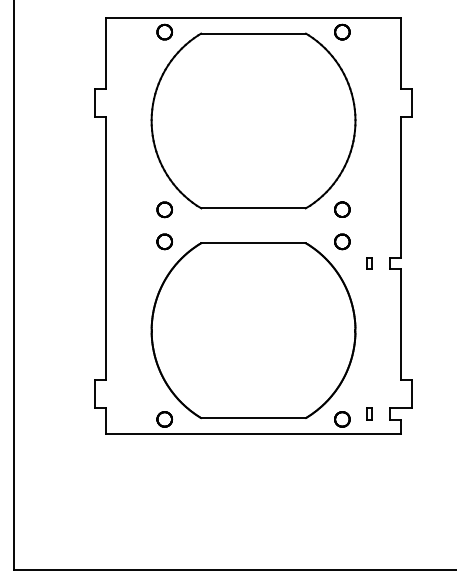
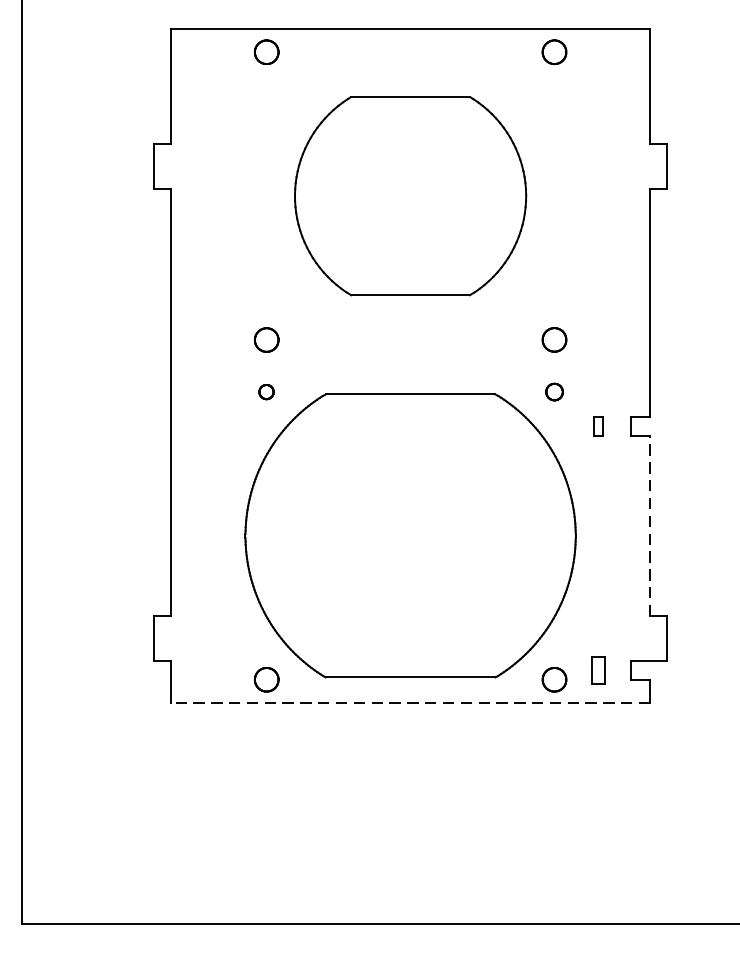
part: (253, 120) -> (410, 195), size x0.7
part: (164, 241) -> (266, 391), size x0.6
part: (342, 241) -> (554, 391), size x0.7
line: (401, 324) -> (650, 525), solid -> dashed
part: (369, 413) -> (598, 670), size x1.4
line: (253, 434) -> (410, 704), solid -> dashed

